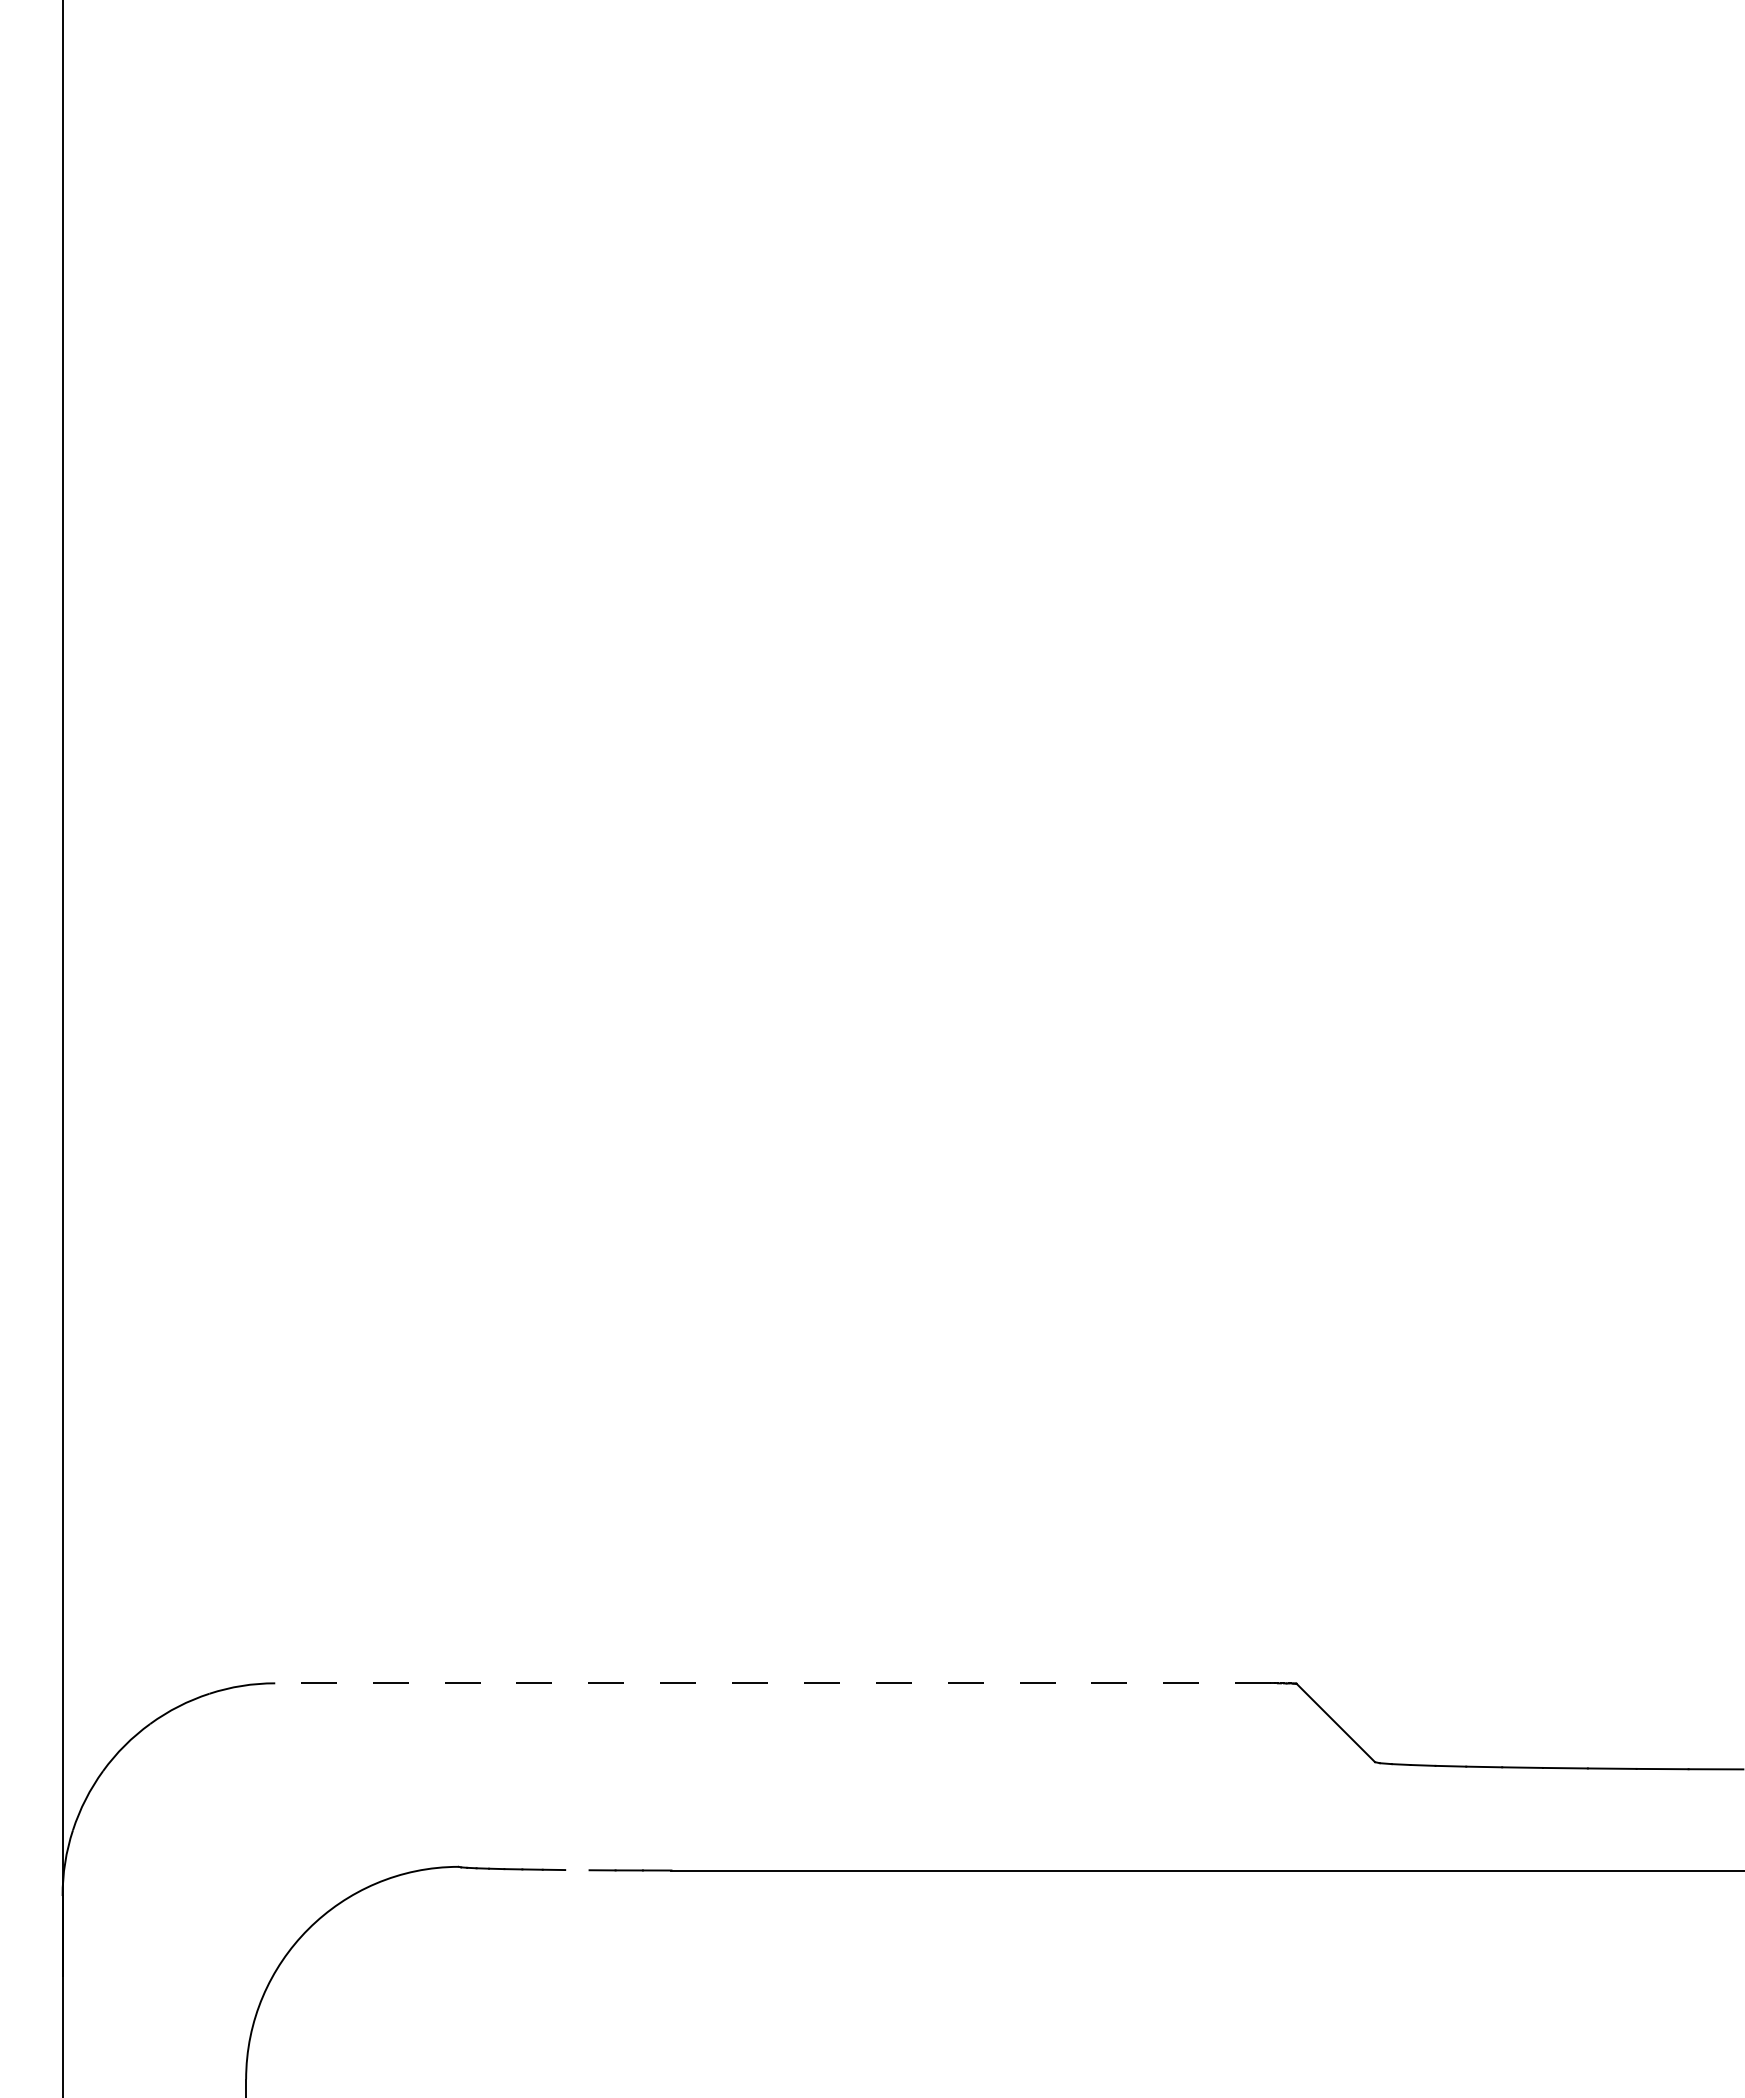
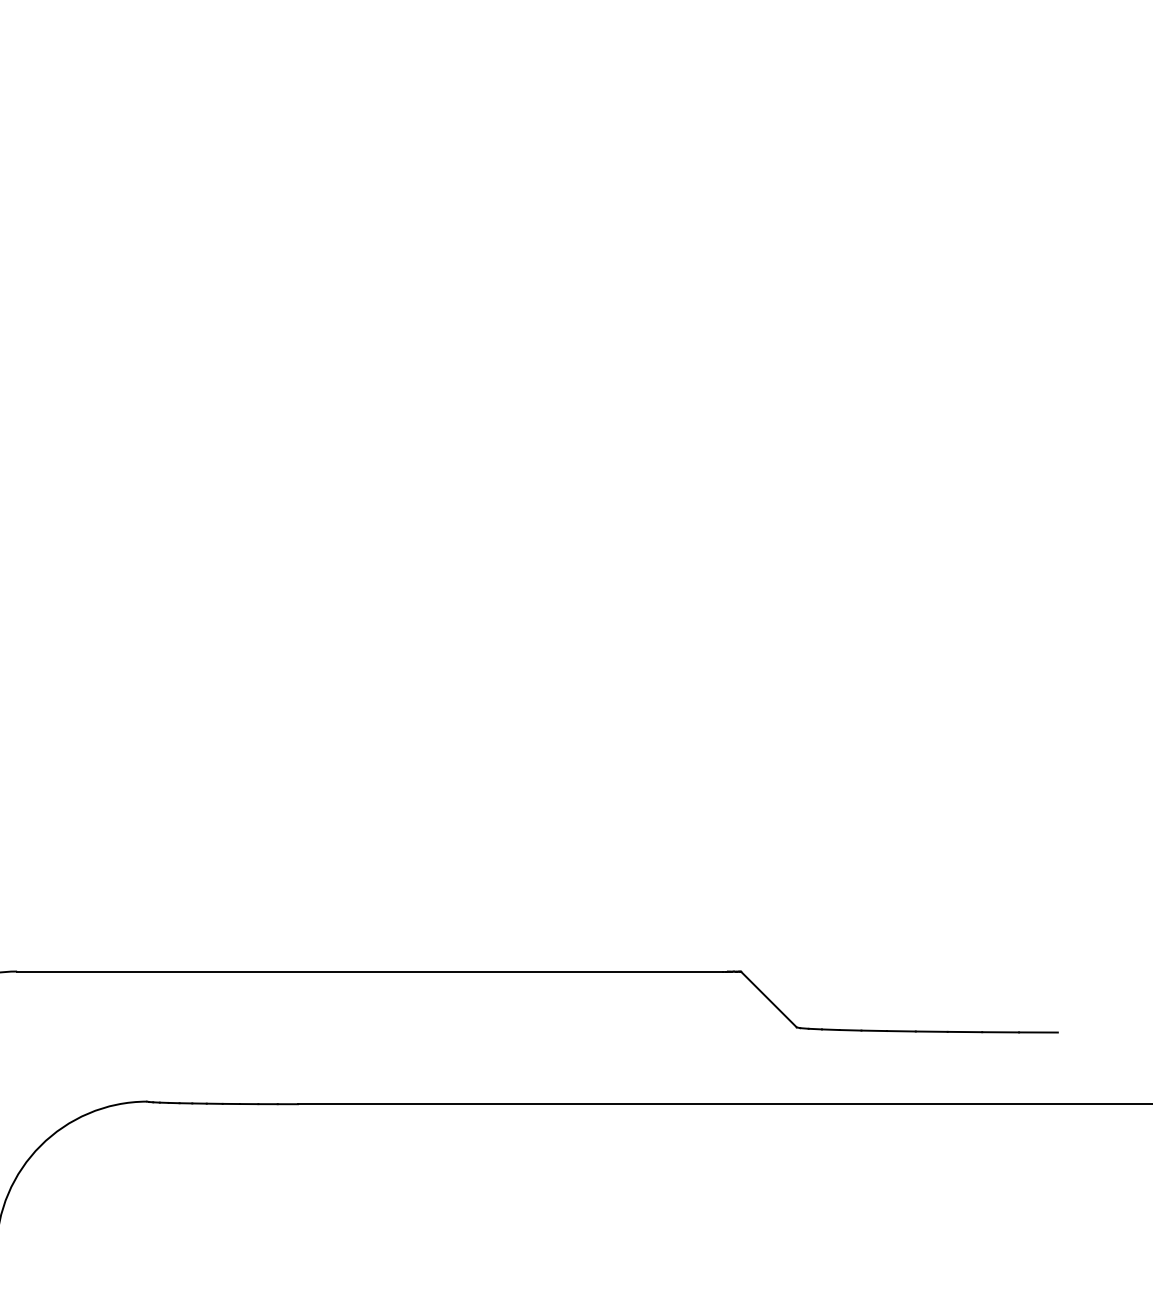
line: (773, 1683) -> (370, 971), dashed -> solid
line: (577, 1870) -> (231, 1104), added

